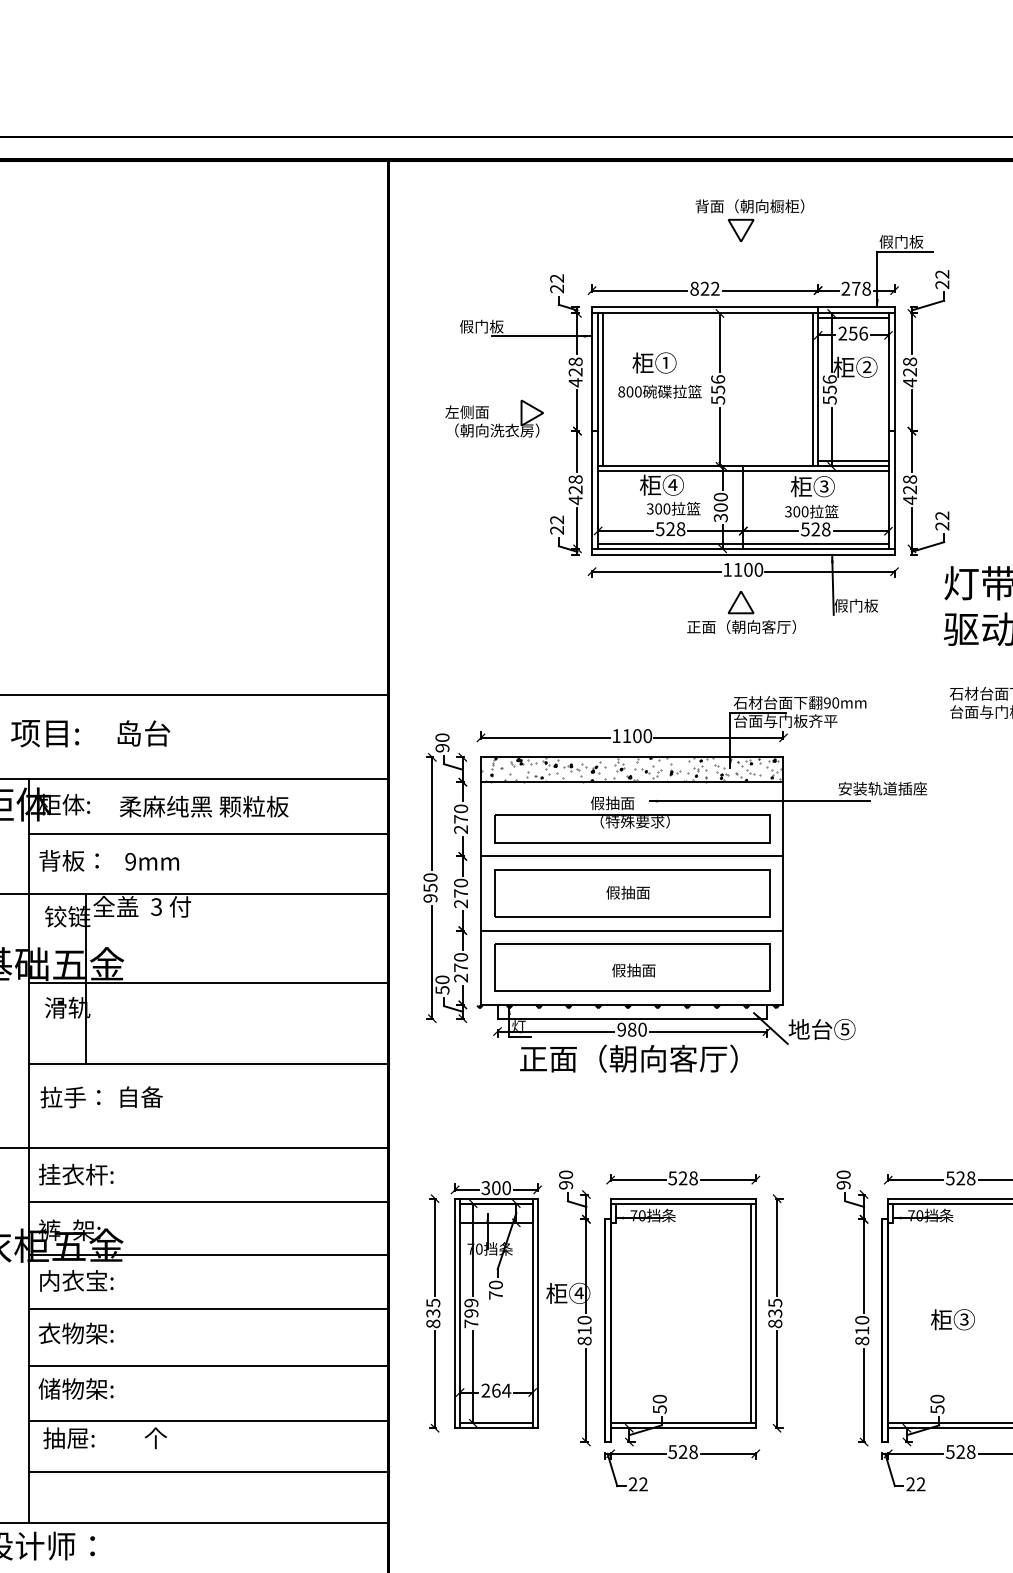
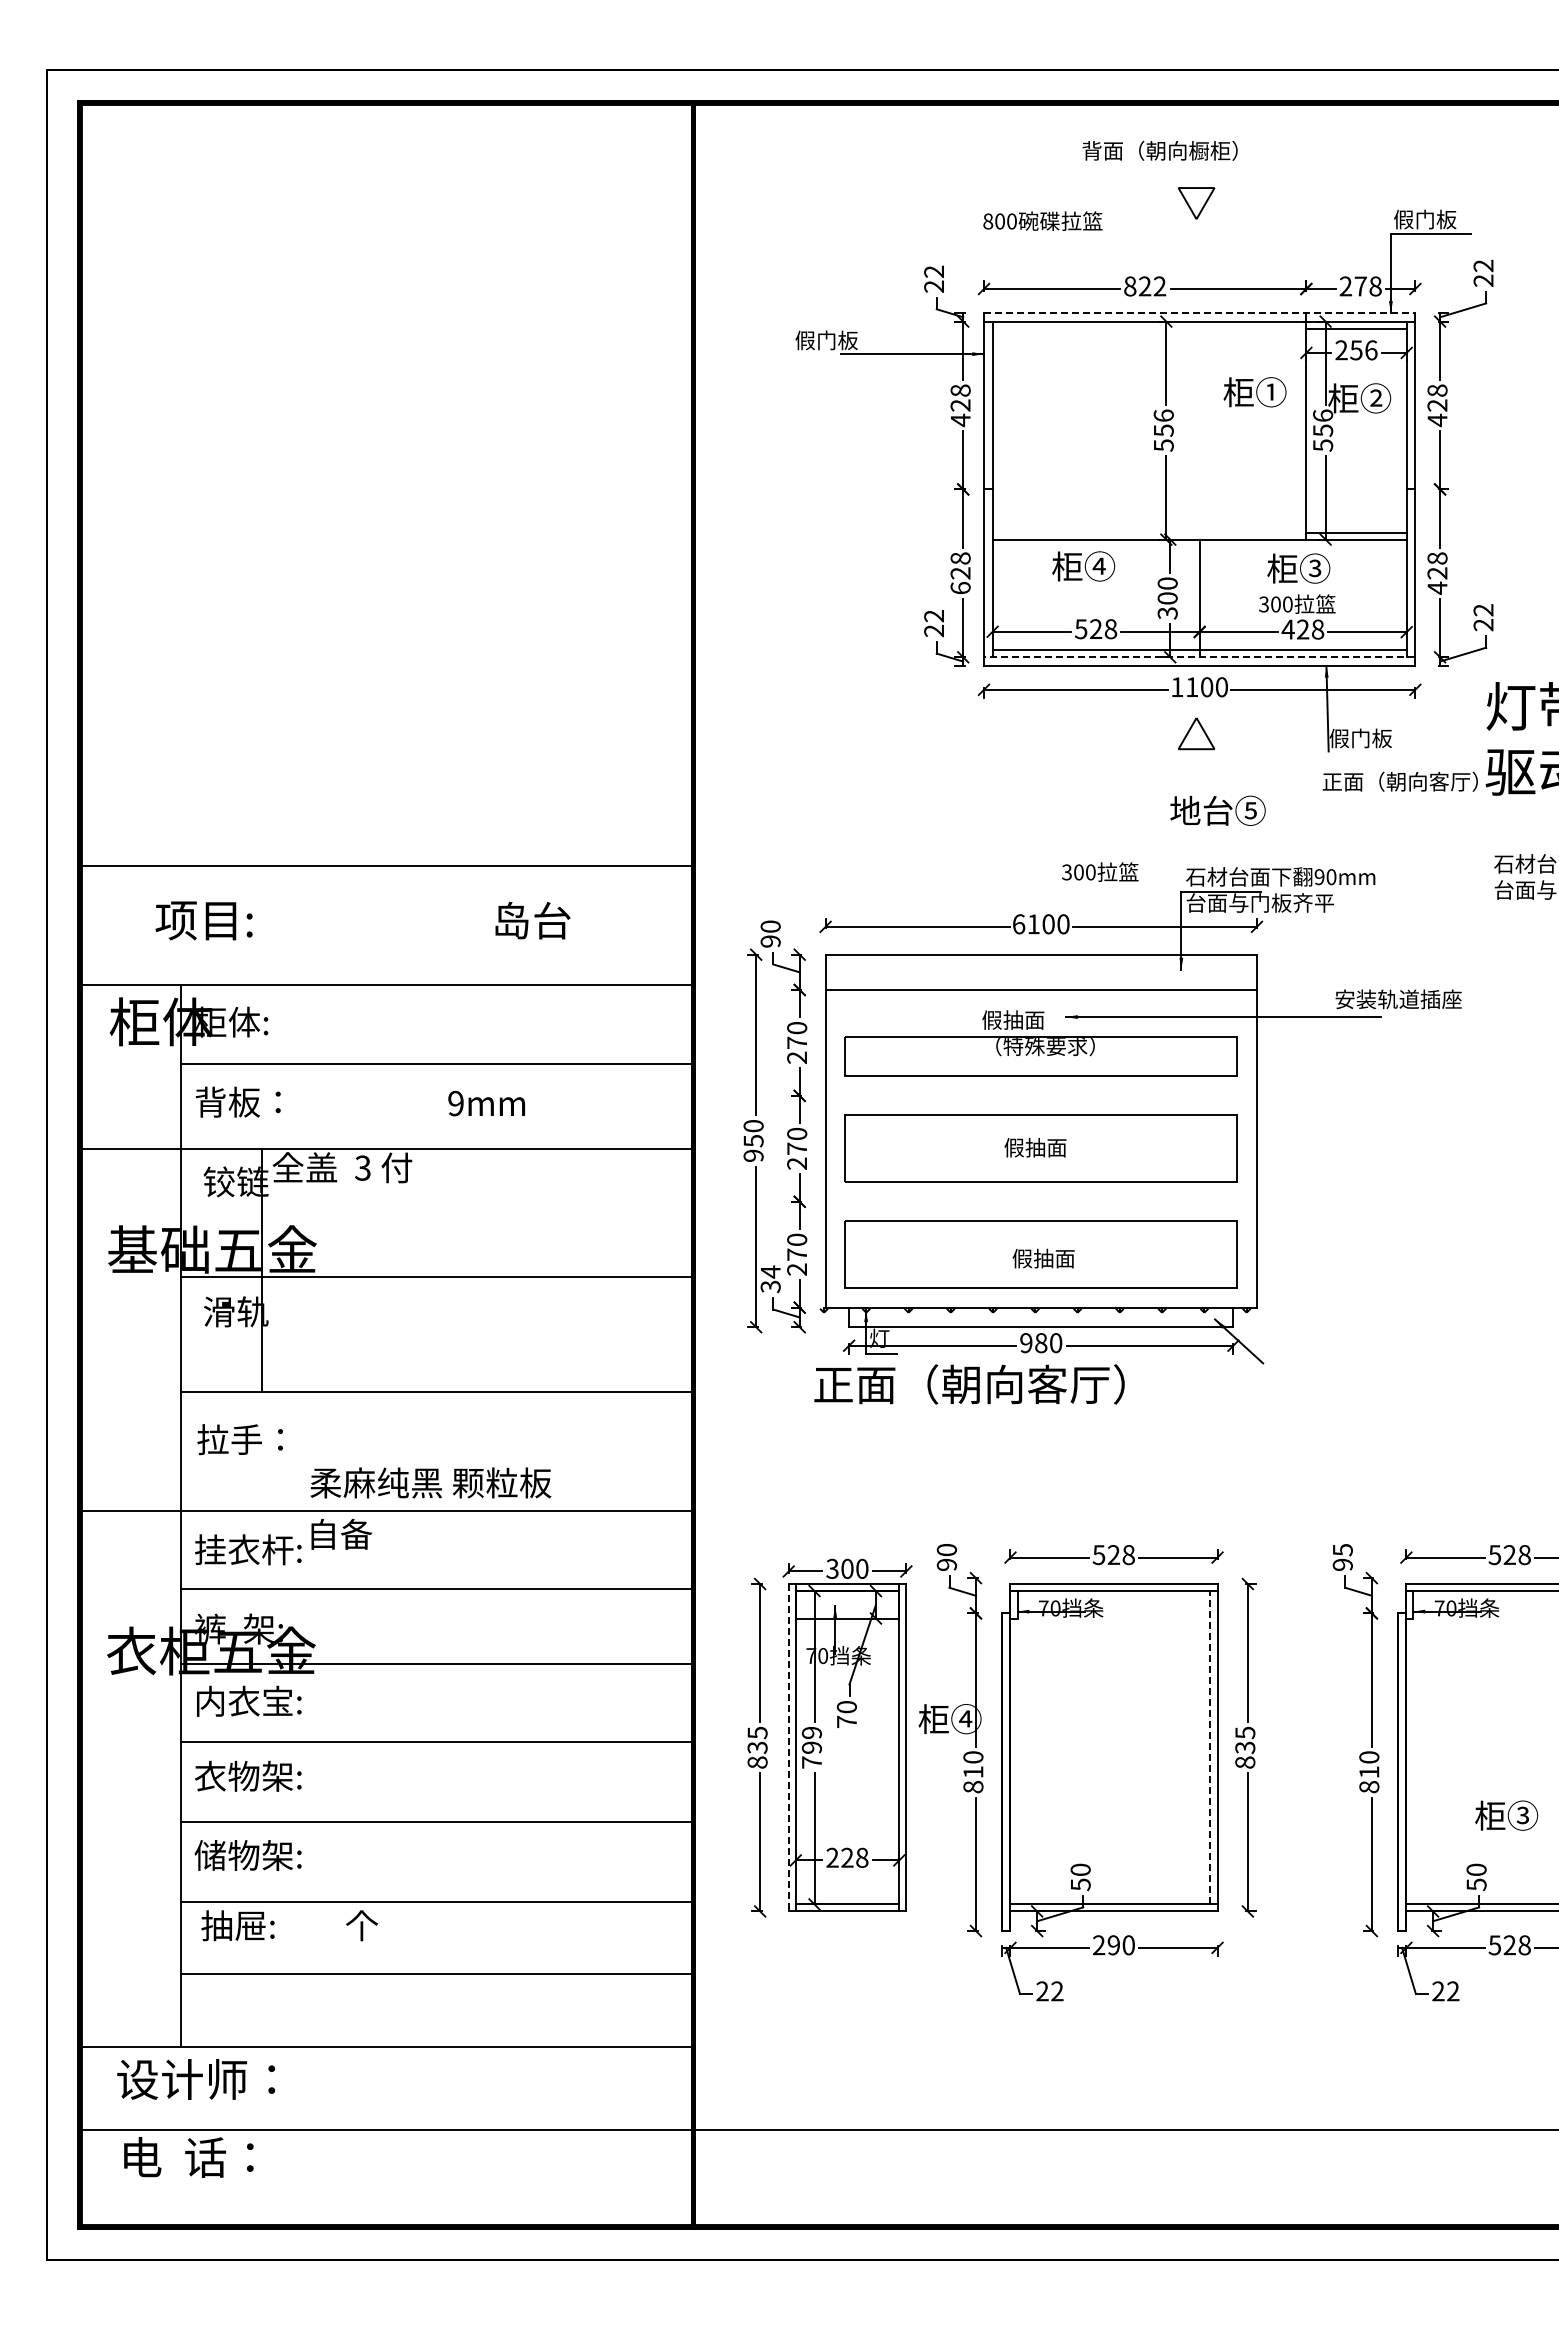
text: (749, 206) -> (1159, 150), moved
line: (743, 307) -> (1199, 312), solid -> dashed
text: (654, 363) -> (1254, 392), moved
line: (602, 389) -> (999, 430), removed
line: (813, 389) -> (1299, 430), removed
text: (659, 391) -> (1042, 220), moved
part: (492, 424) -> (842, 479), removed
line: (743, 471) -> (1199, 546), removed
text: (575, 499) -> (960, 587), 428 -> 628
text: (673, 508) -> (1100, 871), moved
text: (804, 529) -> (1287, 629), 528 -> 428
line: (743, 549) -> (1199, 657), solid -> dashed
text: (741, 626) -> (1399, 781), moved
text: (143, 733) -> (532, 920), moved
text: (616, 736) -> (1019, 924), 1100 -> 6100
hatch: (631, 769) -> (1040, 972), removed
text: (203, 806) -> (430, 1482), moved
line: (631, 856) -> (1040, 1095), removed
text: (152, 861) -> (486, 1103), moved
line: (631, 930) -> (1040, 1201), removed
text: (442, 984) -> (770, 1278), 50 -> 34
text: (821, 1029) -> (1217, 810), moved
text: (628, 1058) -> (969, 1384), moved
text: (141, 1096) -> (341, 1533), moved
text: (843, 1175) -> (1342, 1550), 90 -> 95
line: (454, 1313) -> (788, 1747), solid -> dashed
line: (750, 1313) -> (1210, 1747), solid -> dashed
text: (952, 1319) -> (1506, 1815), moved
text: (501, 1390) -> (854, 1857), 264 -> 228
text: (682, 1452) -> (1113, 1945), 528 -> 290

